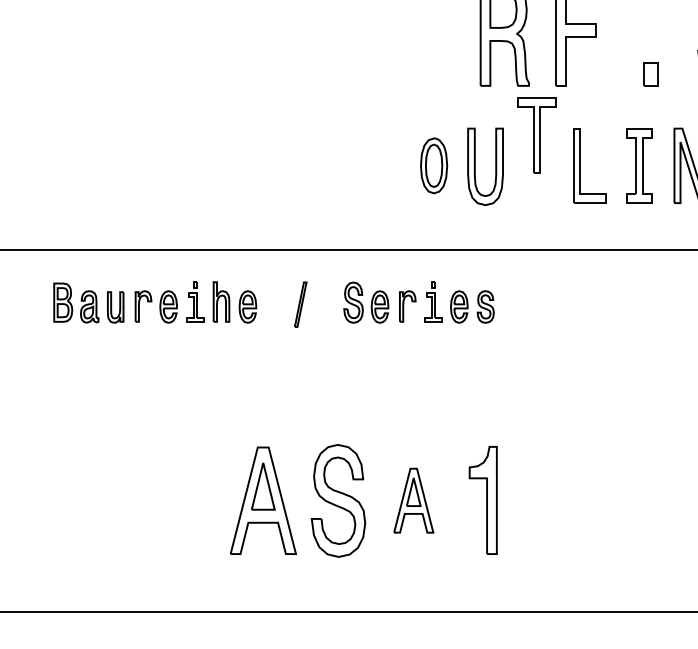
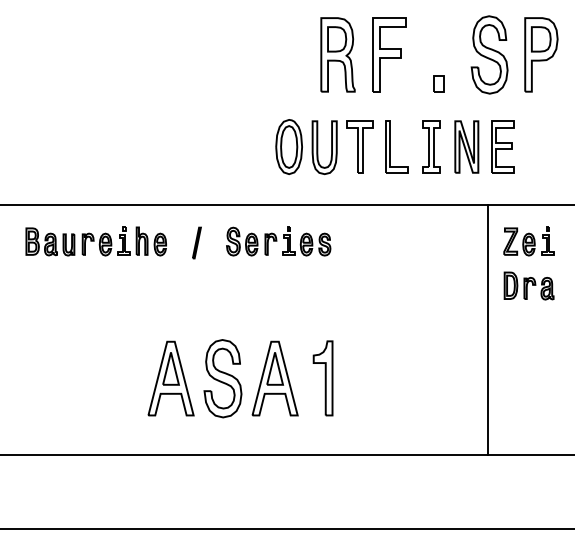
part: (535, 134) -> (359, 146), moved
part: (433, 165) -> (288, 146), size x1.43
part: (412, 500) -> (274, 378), size x1.67

